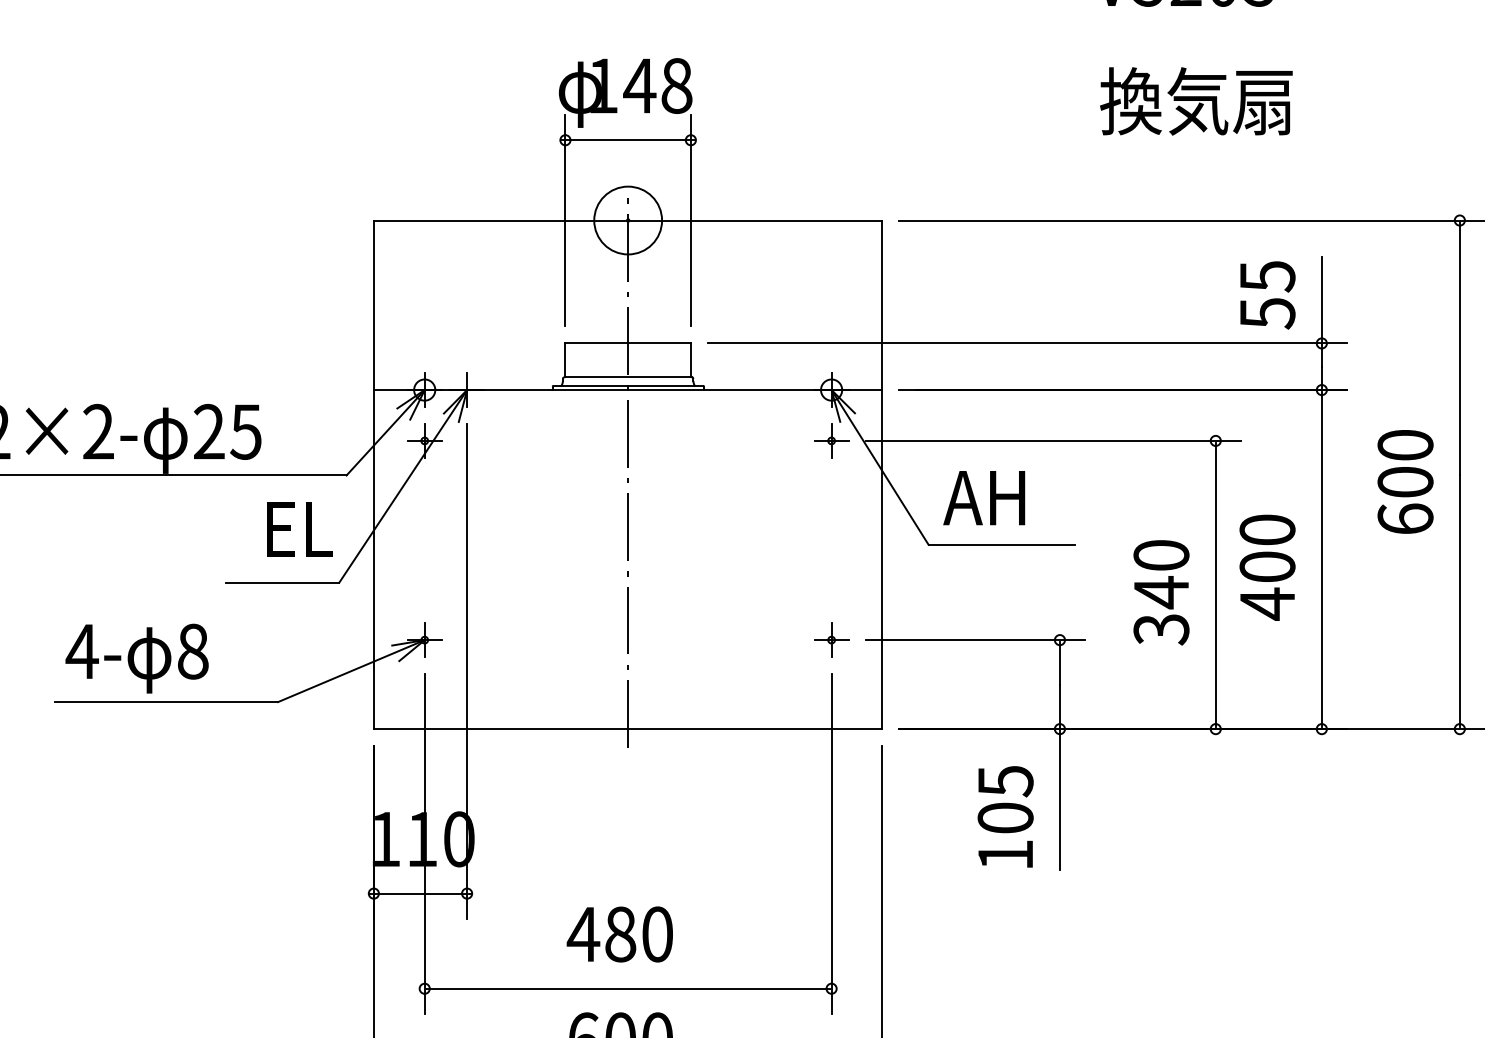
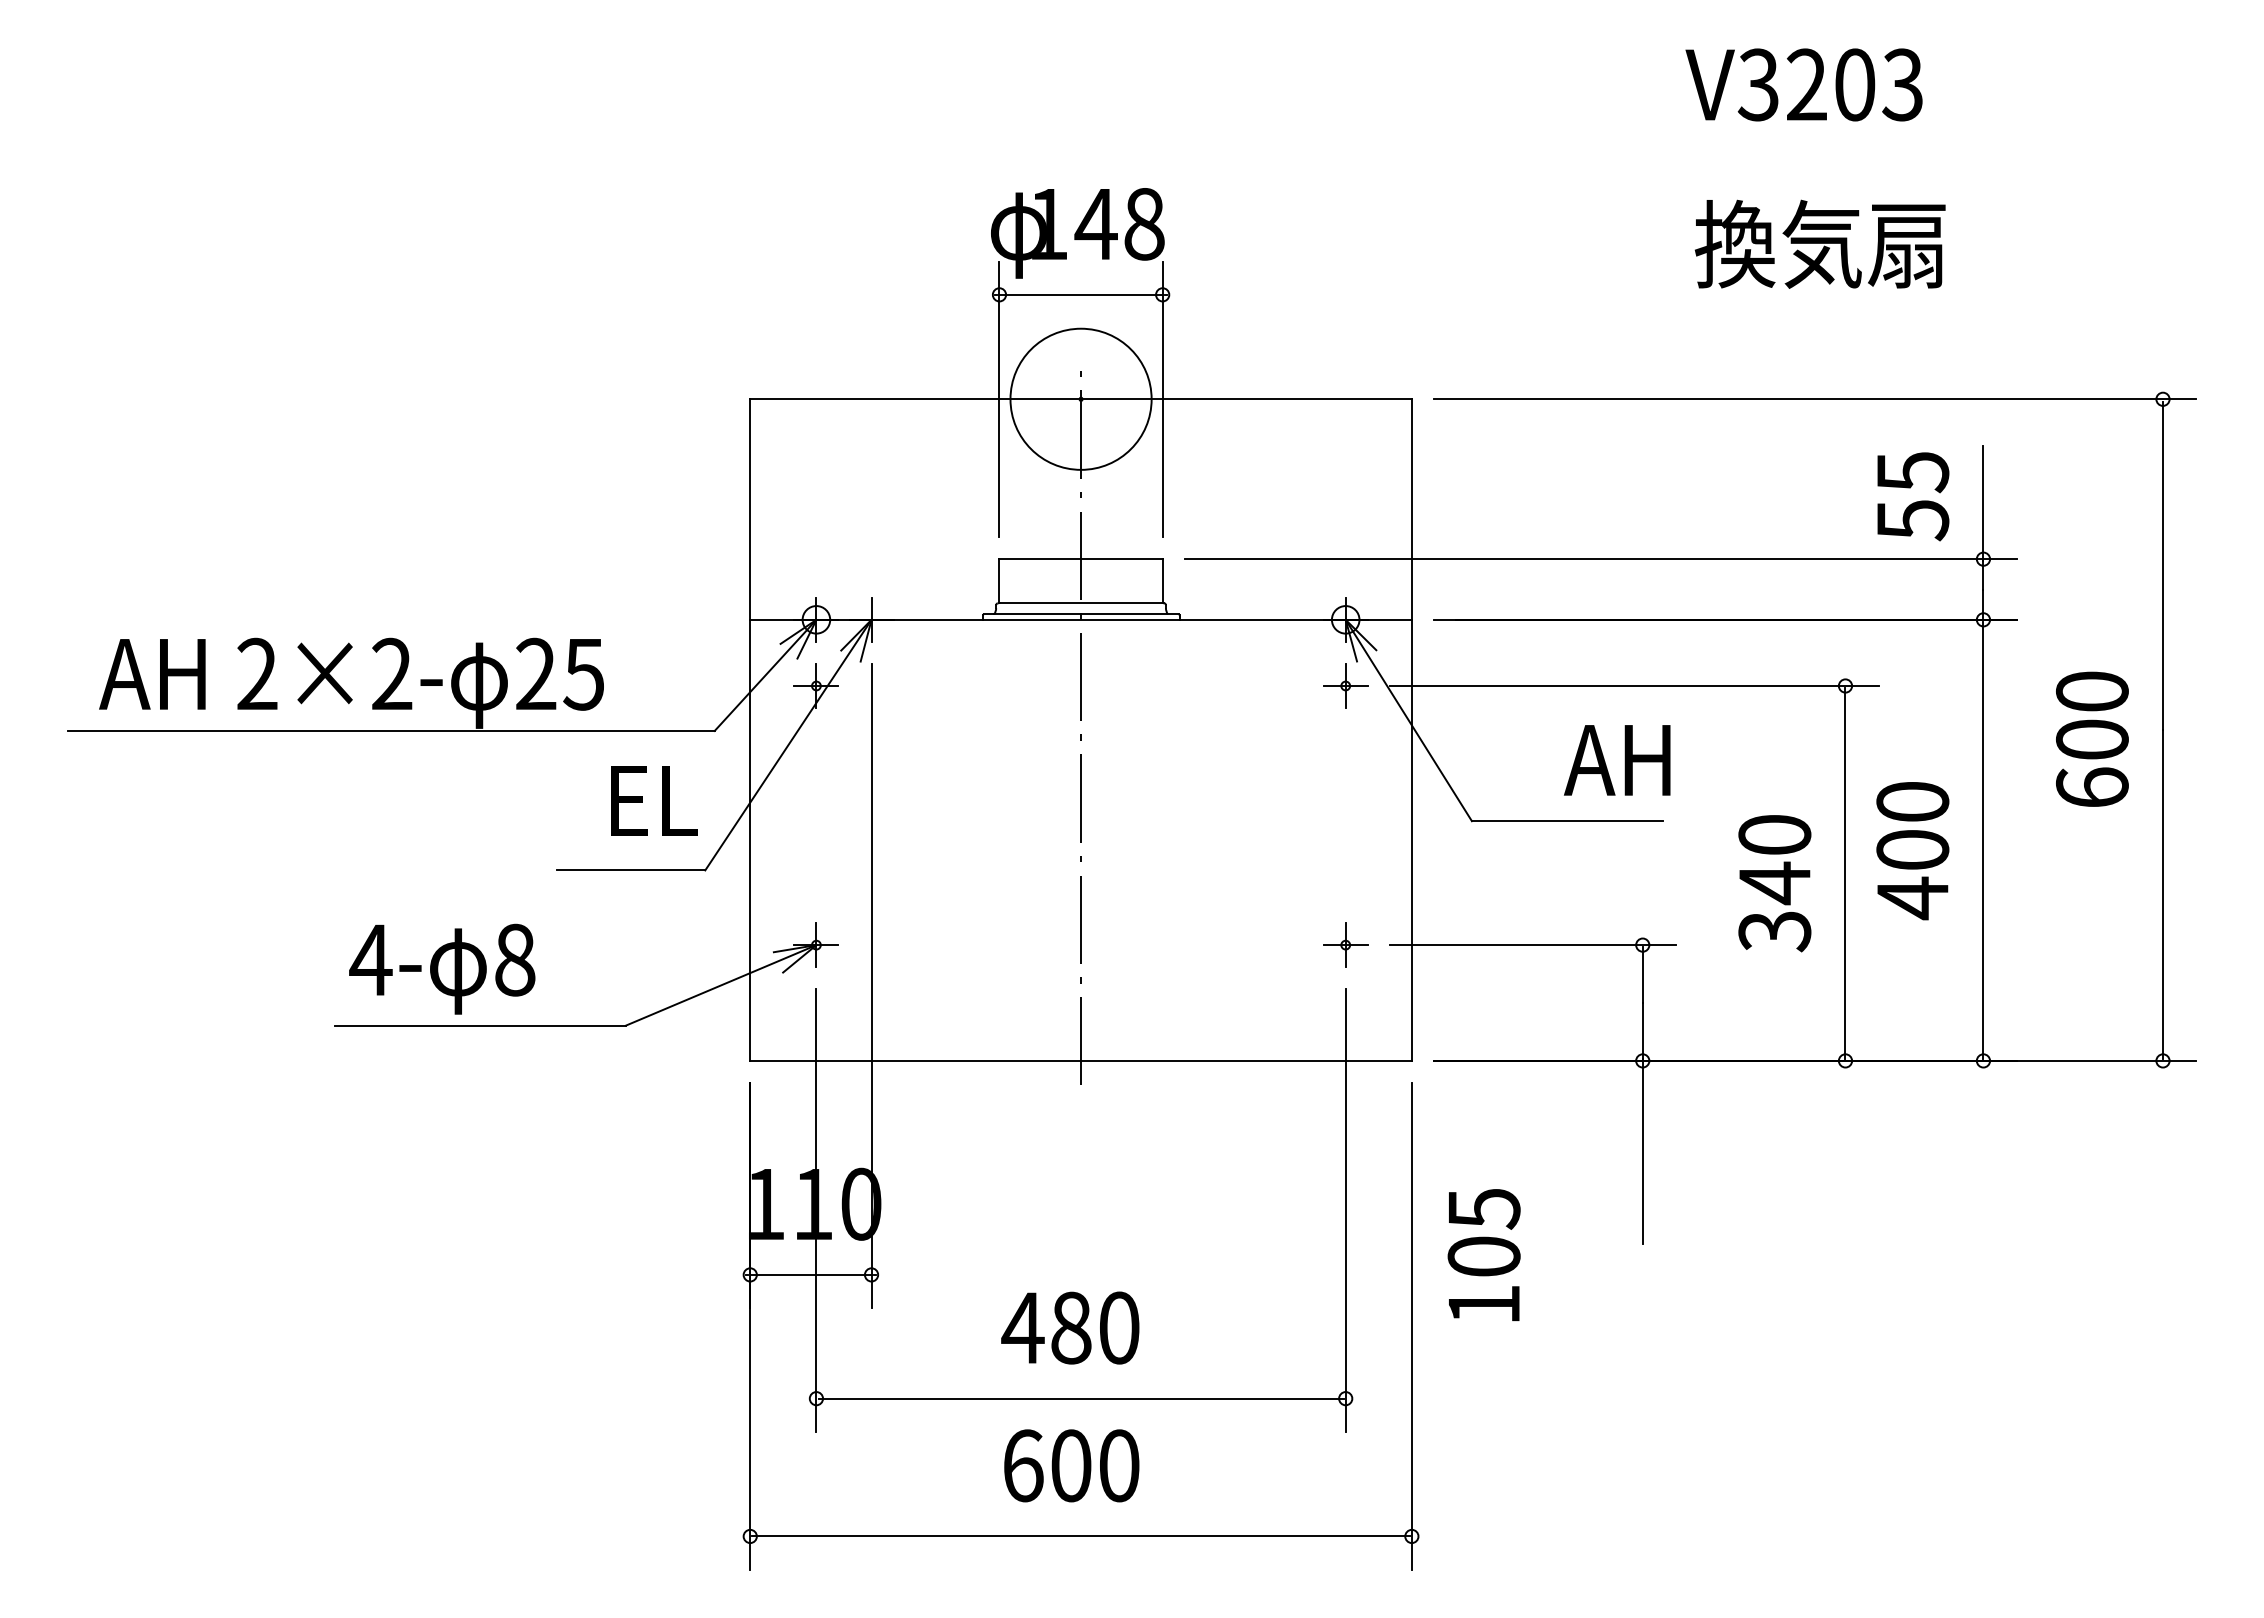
circle: (627, 220) -> (1080, 399), size x1.6
text: (984, 498) -> (1617, 760), moved
text: (1005, 816) -> (1483, 1254), moved

